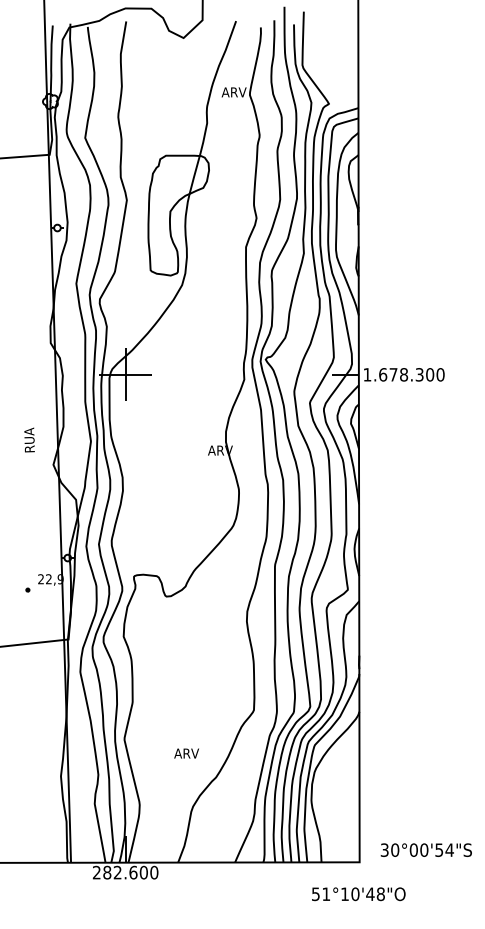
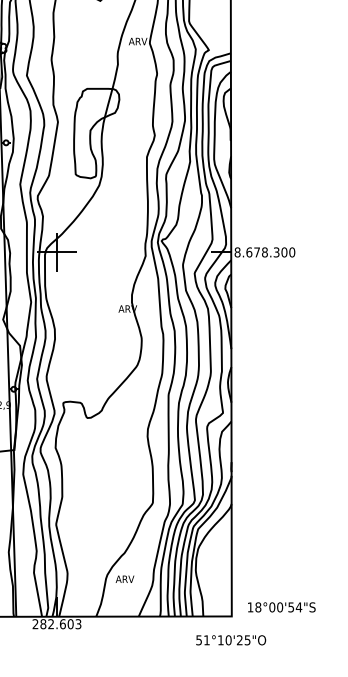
text: (367, 374) -> (237, 252), 1.678.300 -> 8.678.300
text: (186, 753) -> (124, 579), moved
text: (389, 849) -> (254, 606), 30°00'54"S -> 18°00'54"S
text: (154, 872) -> (78, 624), 282.600 -> 282.603
text: (375, 894) -> (243, 640), 51°10'48"O -> 51°10'25"O

